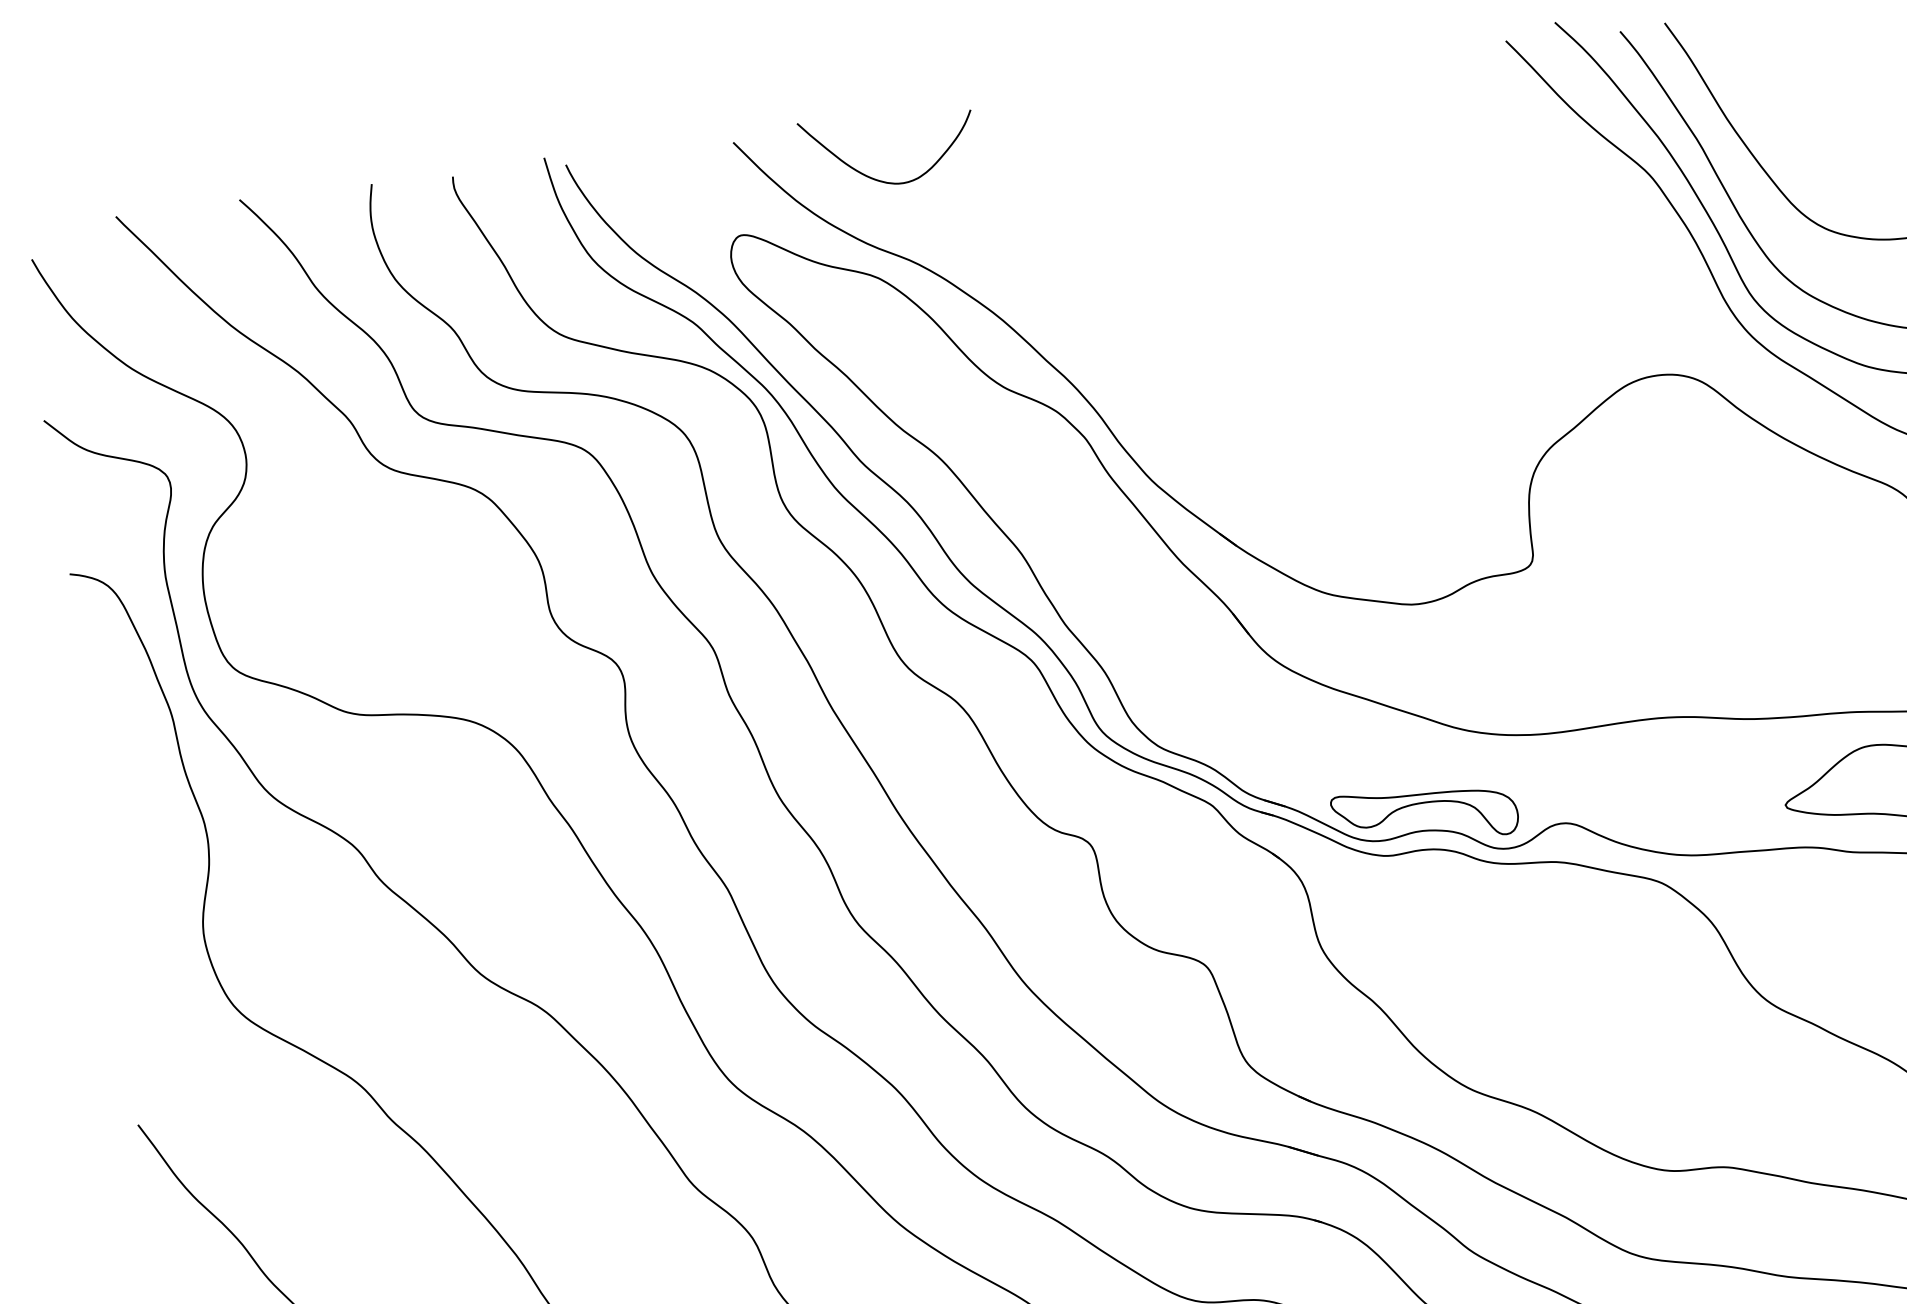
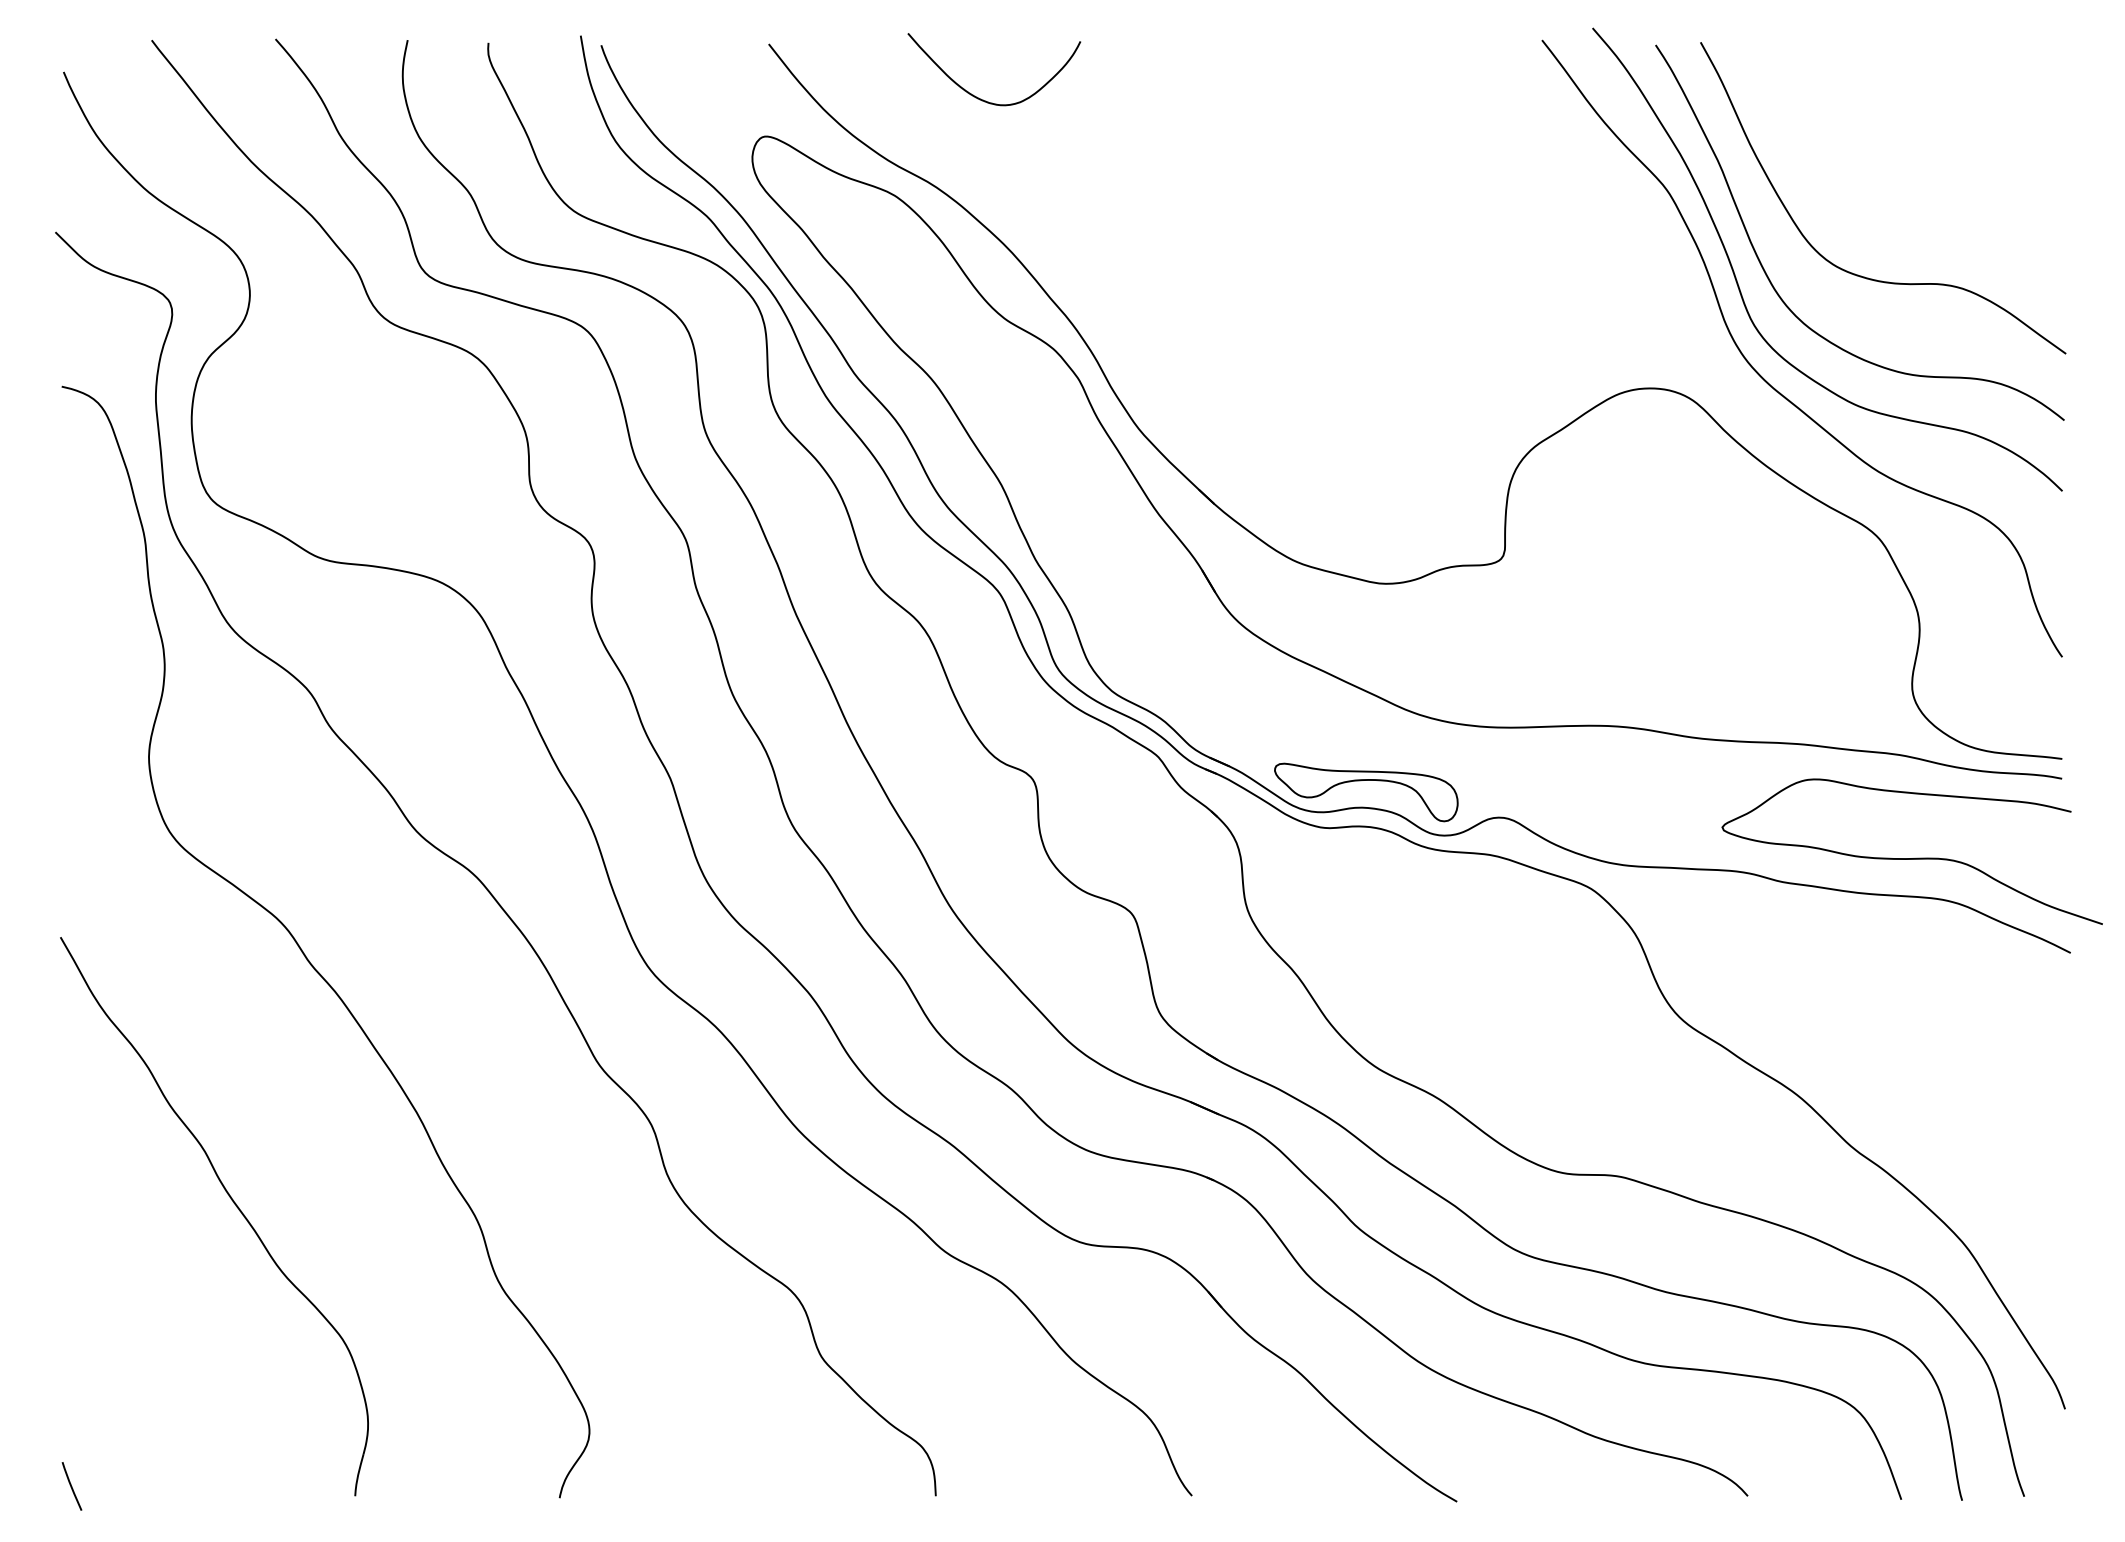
curve: (880, 180) -> (983, 99), moved

